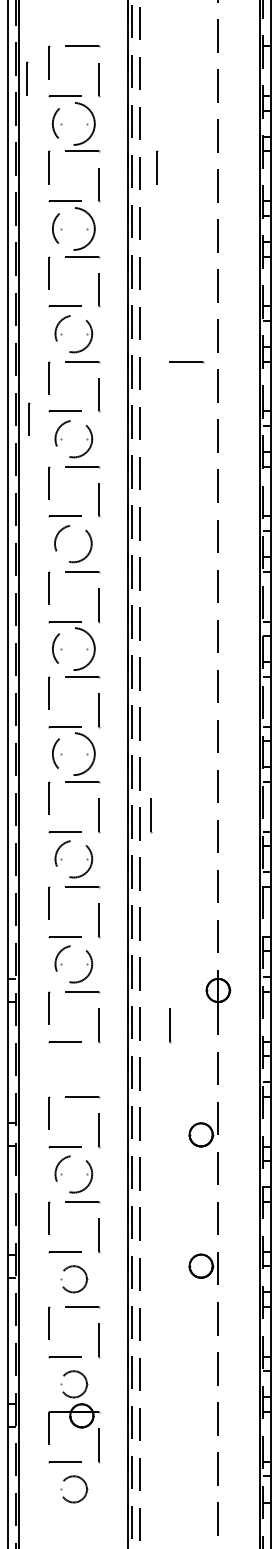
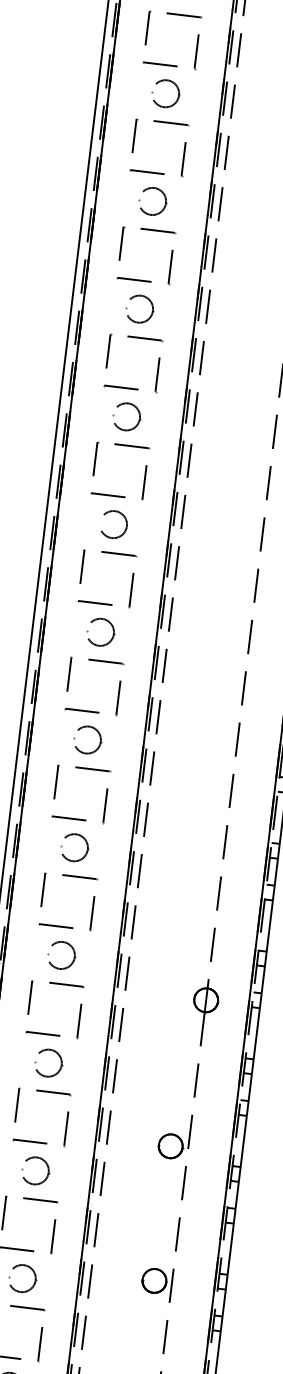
line: (27, 78) -> (123, 41), removed
circle: (73, 123) -> (165, 93), size x0.62
line: (157, 167) -> (245, 148), removed
circle: (73, 228) -> (152, 200), size x0.62
circle: (73, 333) -> (139, 308), size x0.71
line: (186, 362) -> (251, 352), removed
line: (29, 418) -> (83, 390), removed
circle: (73, 438) -> (126, 416), size x0.71
circle: (74, 544) -> (114, 525), size x0.71
circle: (73, 648) -> (100, 631), size x0.62
circle: (73, 754) -> (86, 740), size x0.62
line: (151, 815) -> (159, 812), removed
circle: (73, 859) -> (73, 848), size x0.71
circle: (73, 964) -> (60, 955), size x0.71
line: (170, 1025) -> (152, 1030), removed
part: (85, 1067) -> (60, 1062), added
circle: (73, 1174) -> (34, 1171), size x0.71

